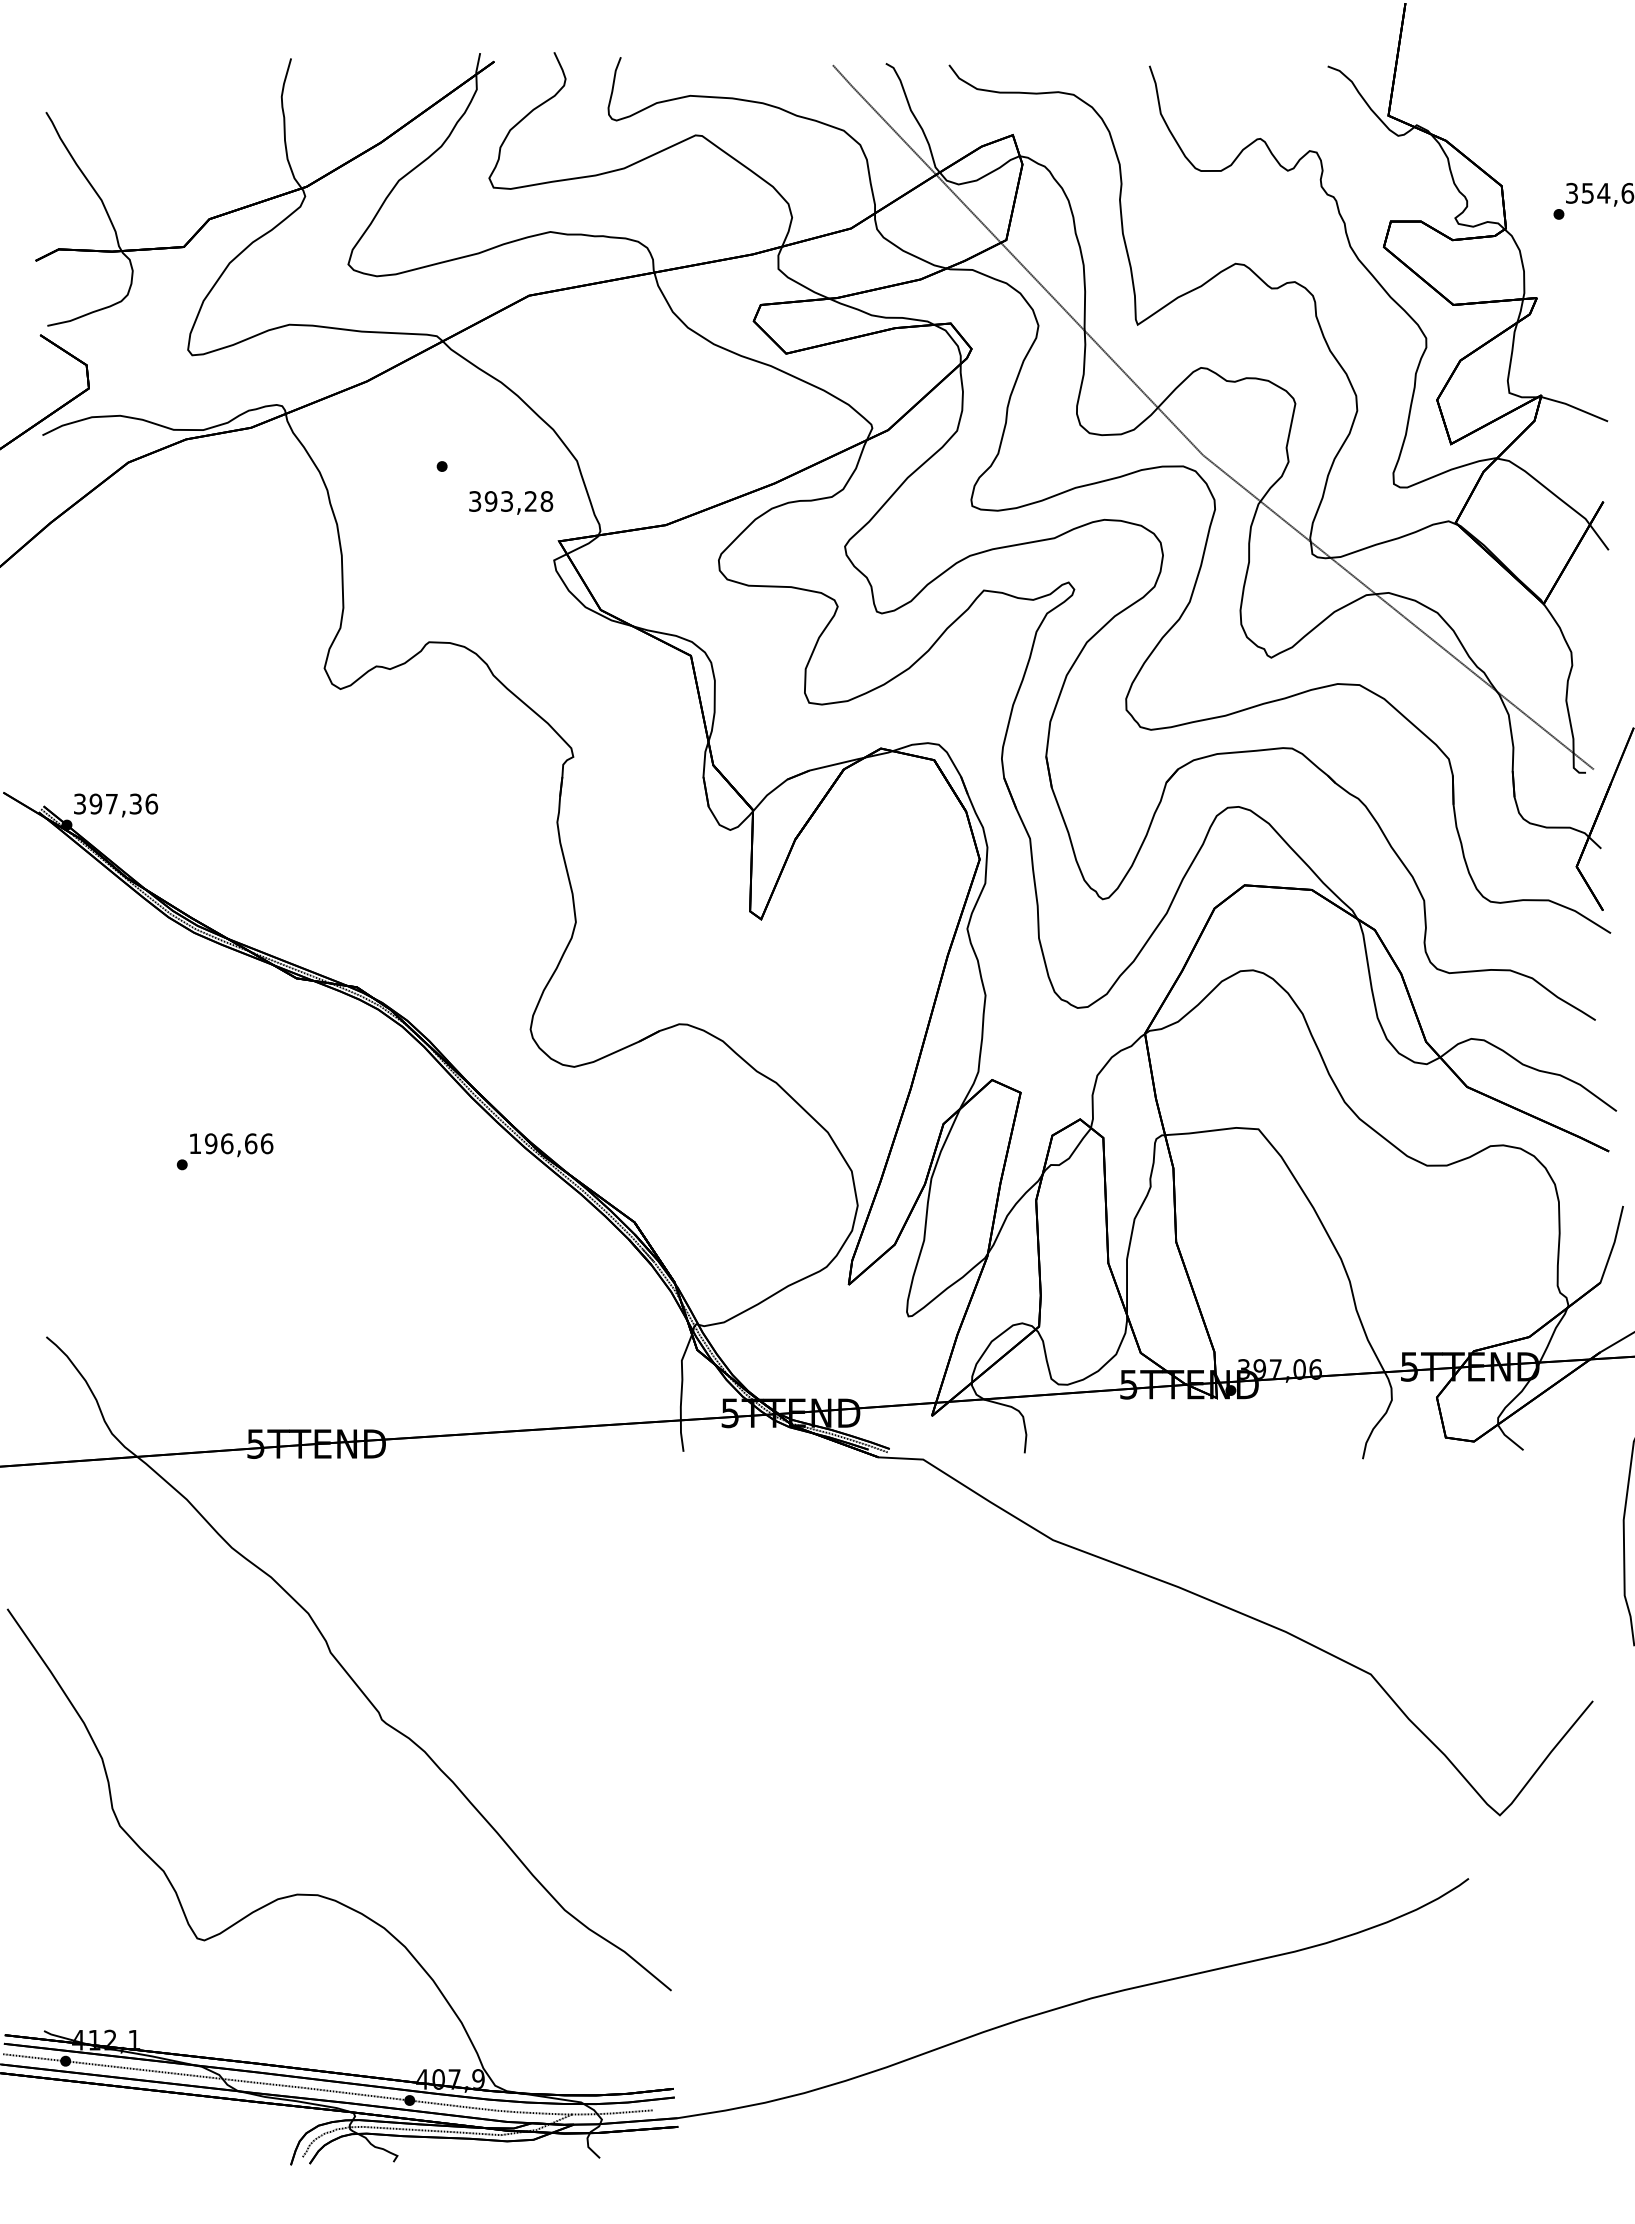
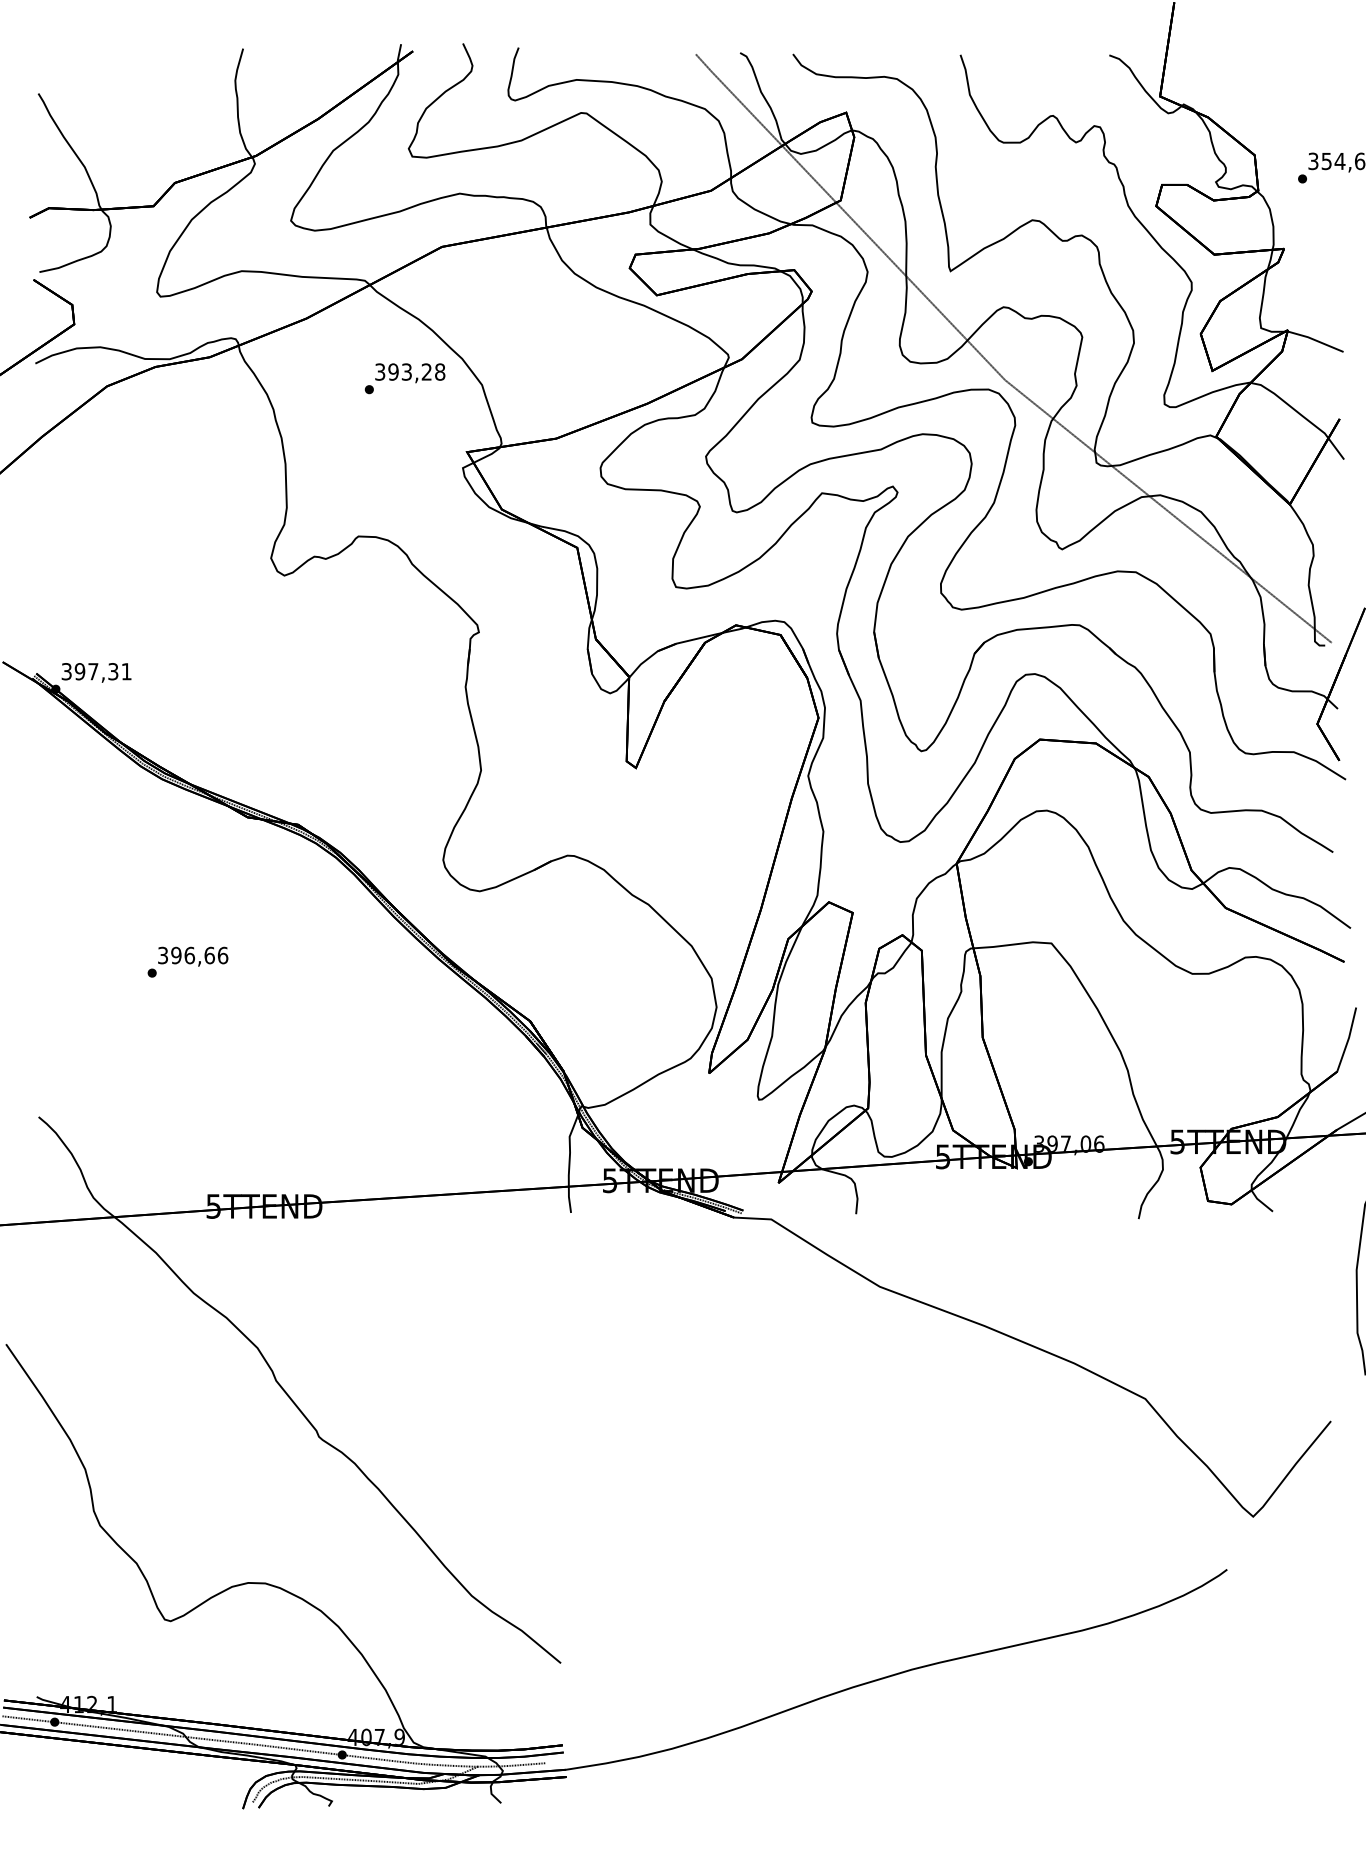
text: (511, 502) -> (410, 372), moved
text: (151, 803) -> (126, 671), 397,36 -> 397,31
text: (195, 1143) -> (163, 955), 196,66 -> 396,66

